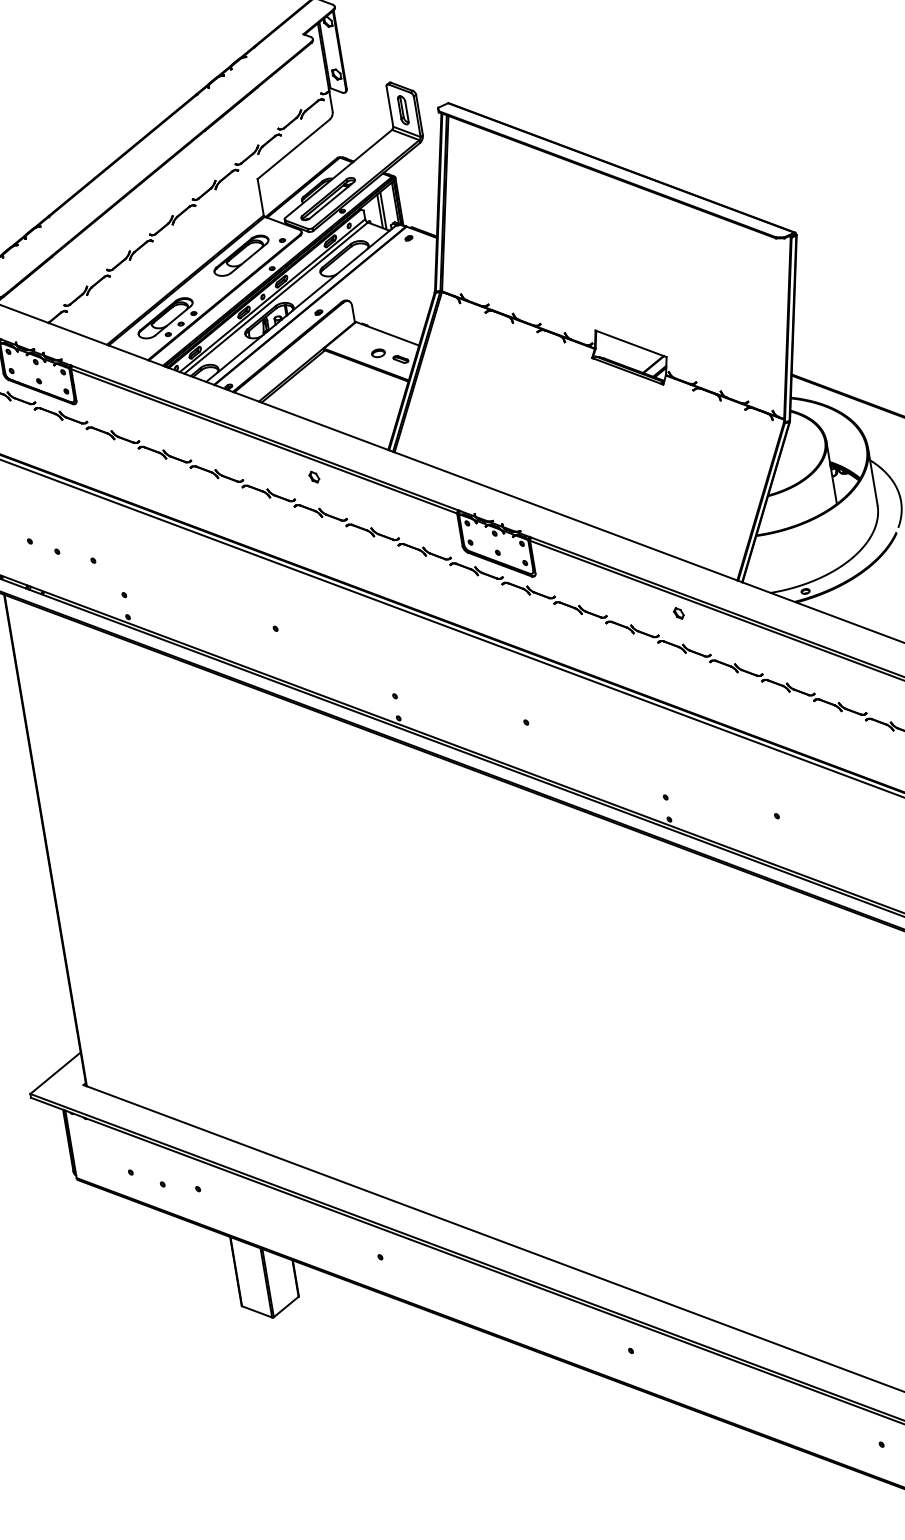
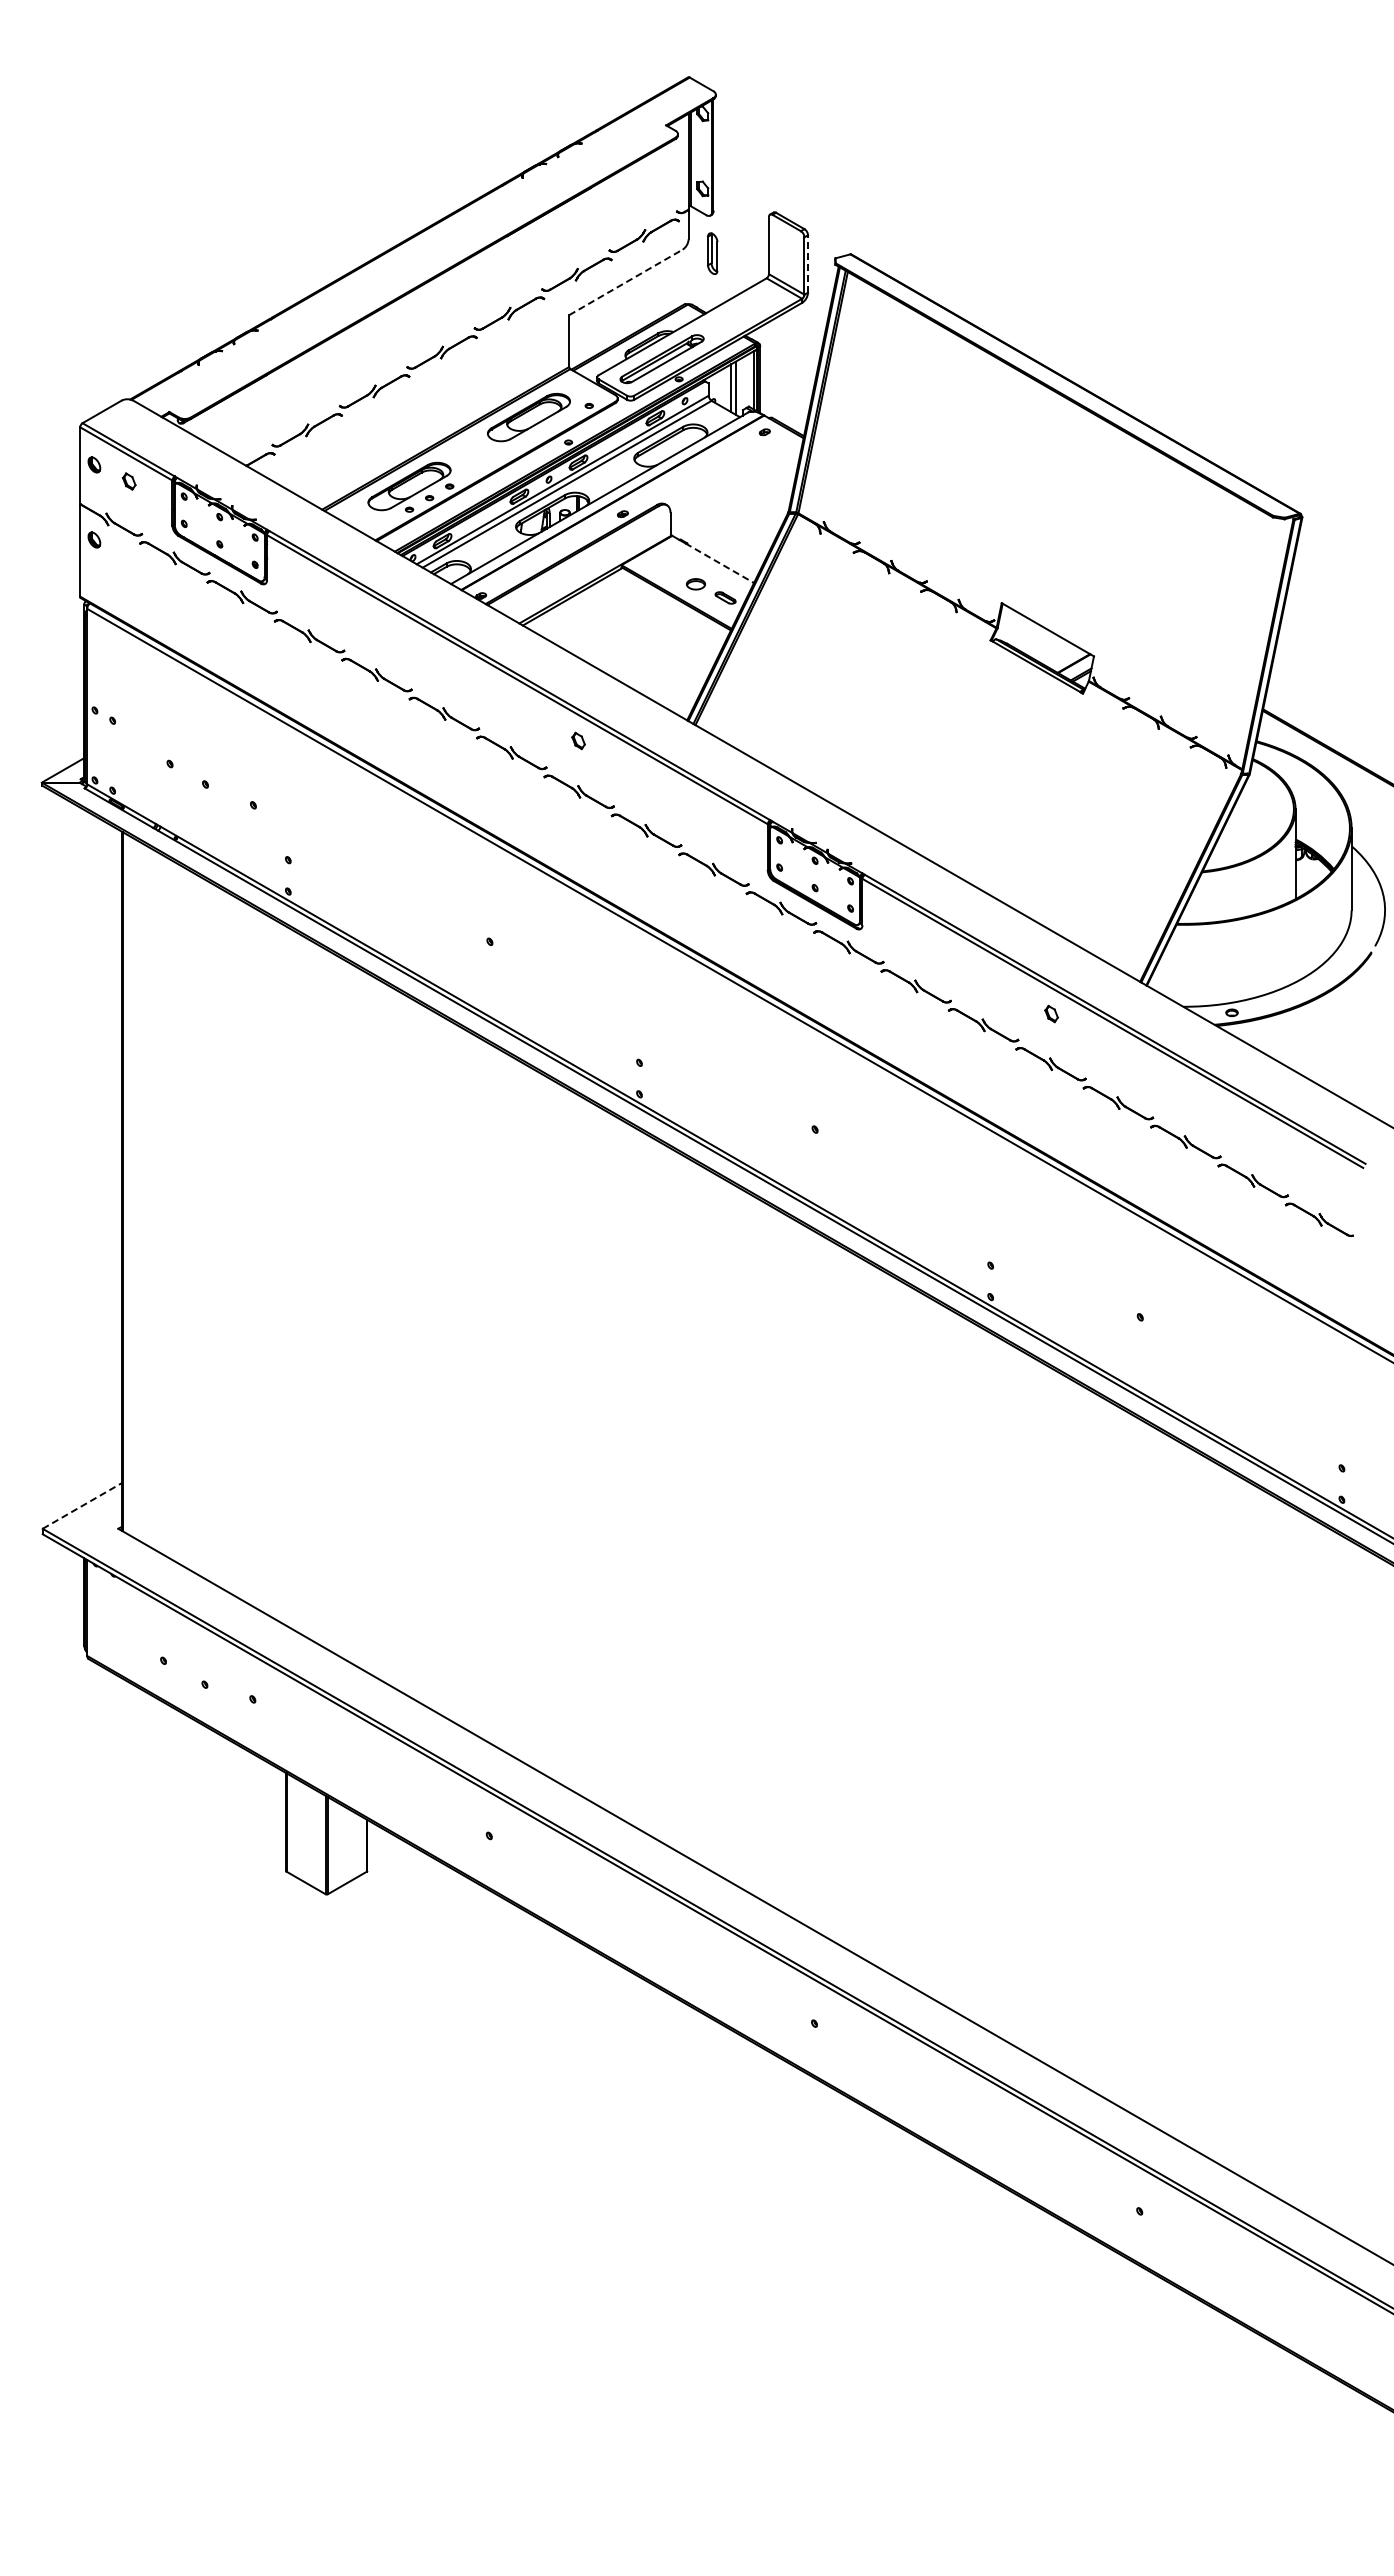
part: (403, 110) -> (712, 253), moved
line: (419, 114) -> (808, 263), solid -> dashed
line: (293, 149) -> (625, 282), solid -> dashed
line: (392, 335) -> (719, 563), solid -> dashed
line: (55, 1072) -> (82, 1505), solid -> dashed

